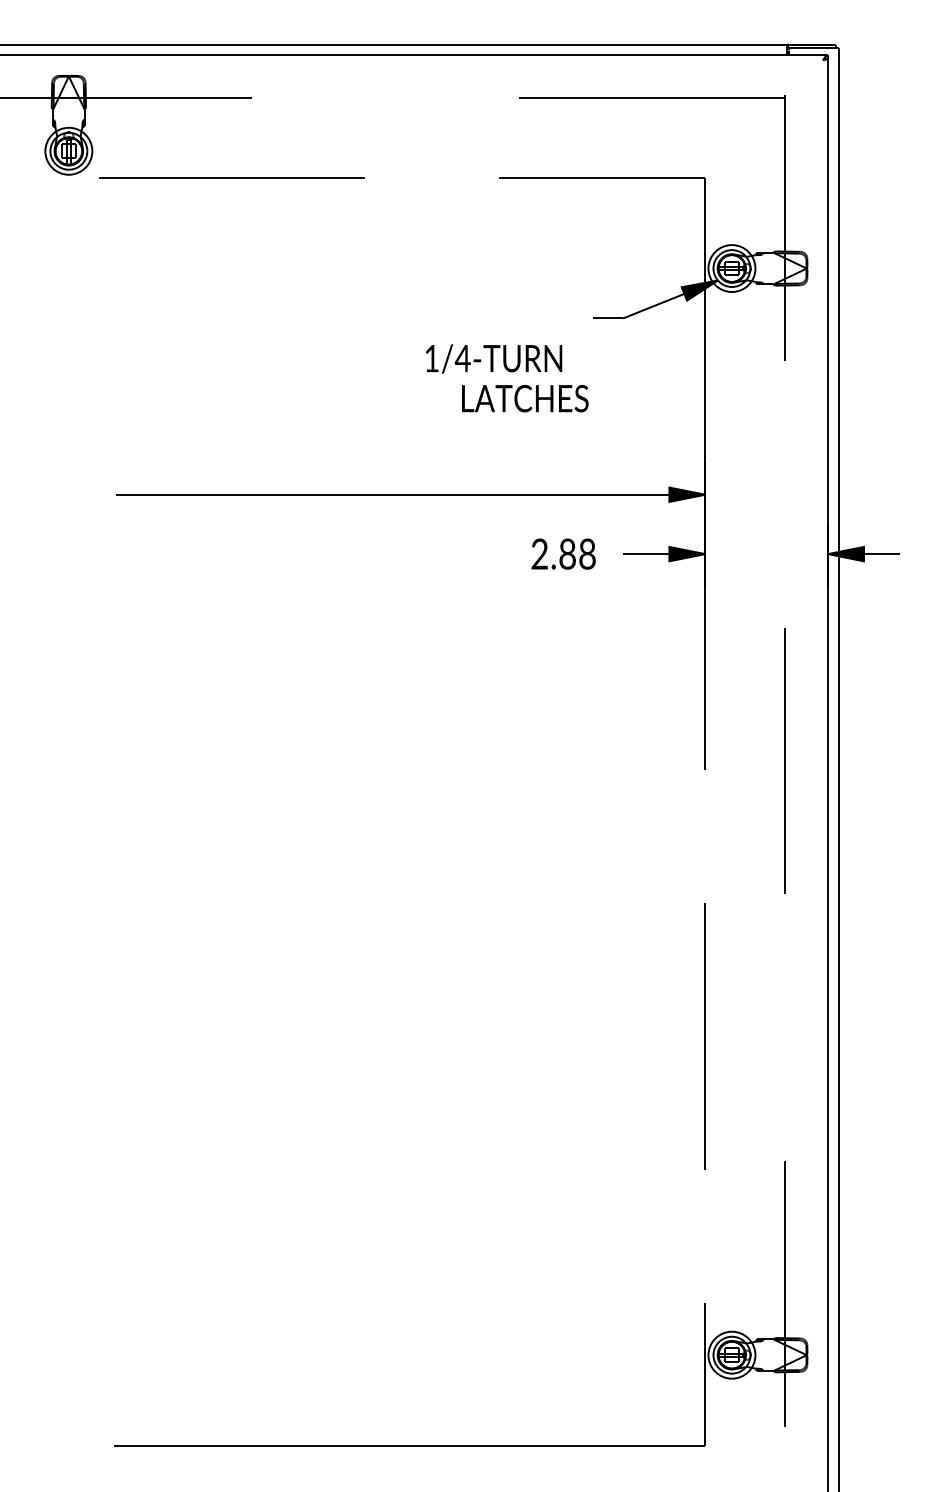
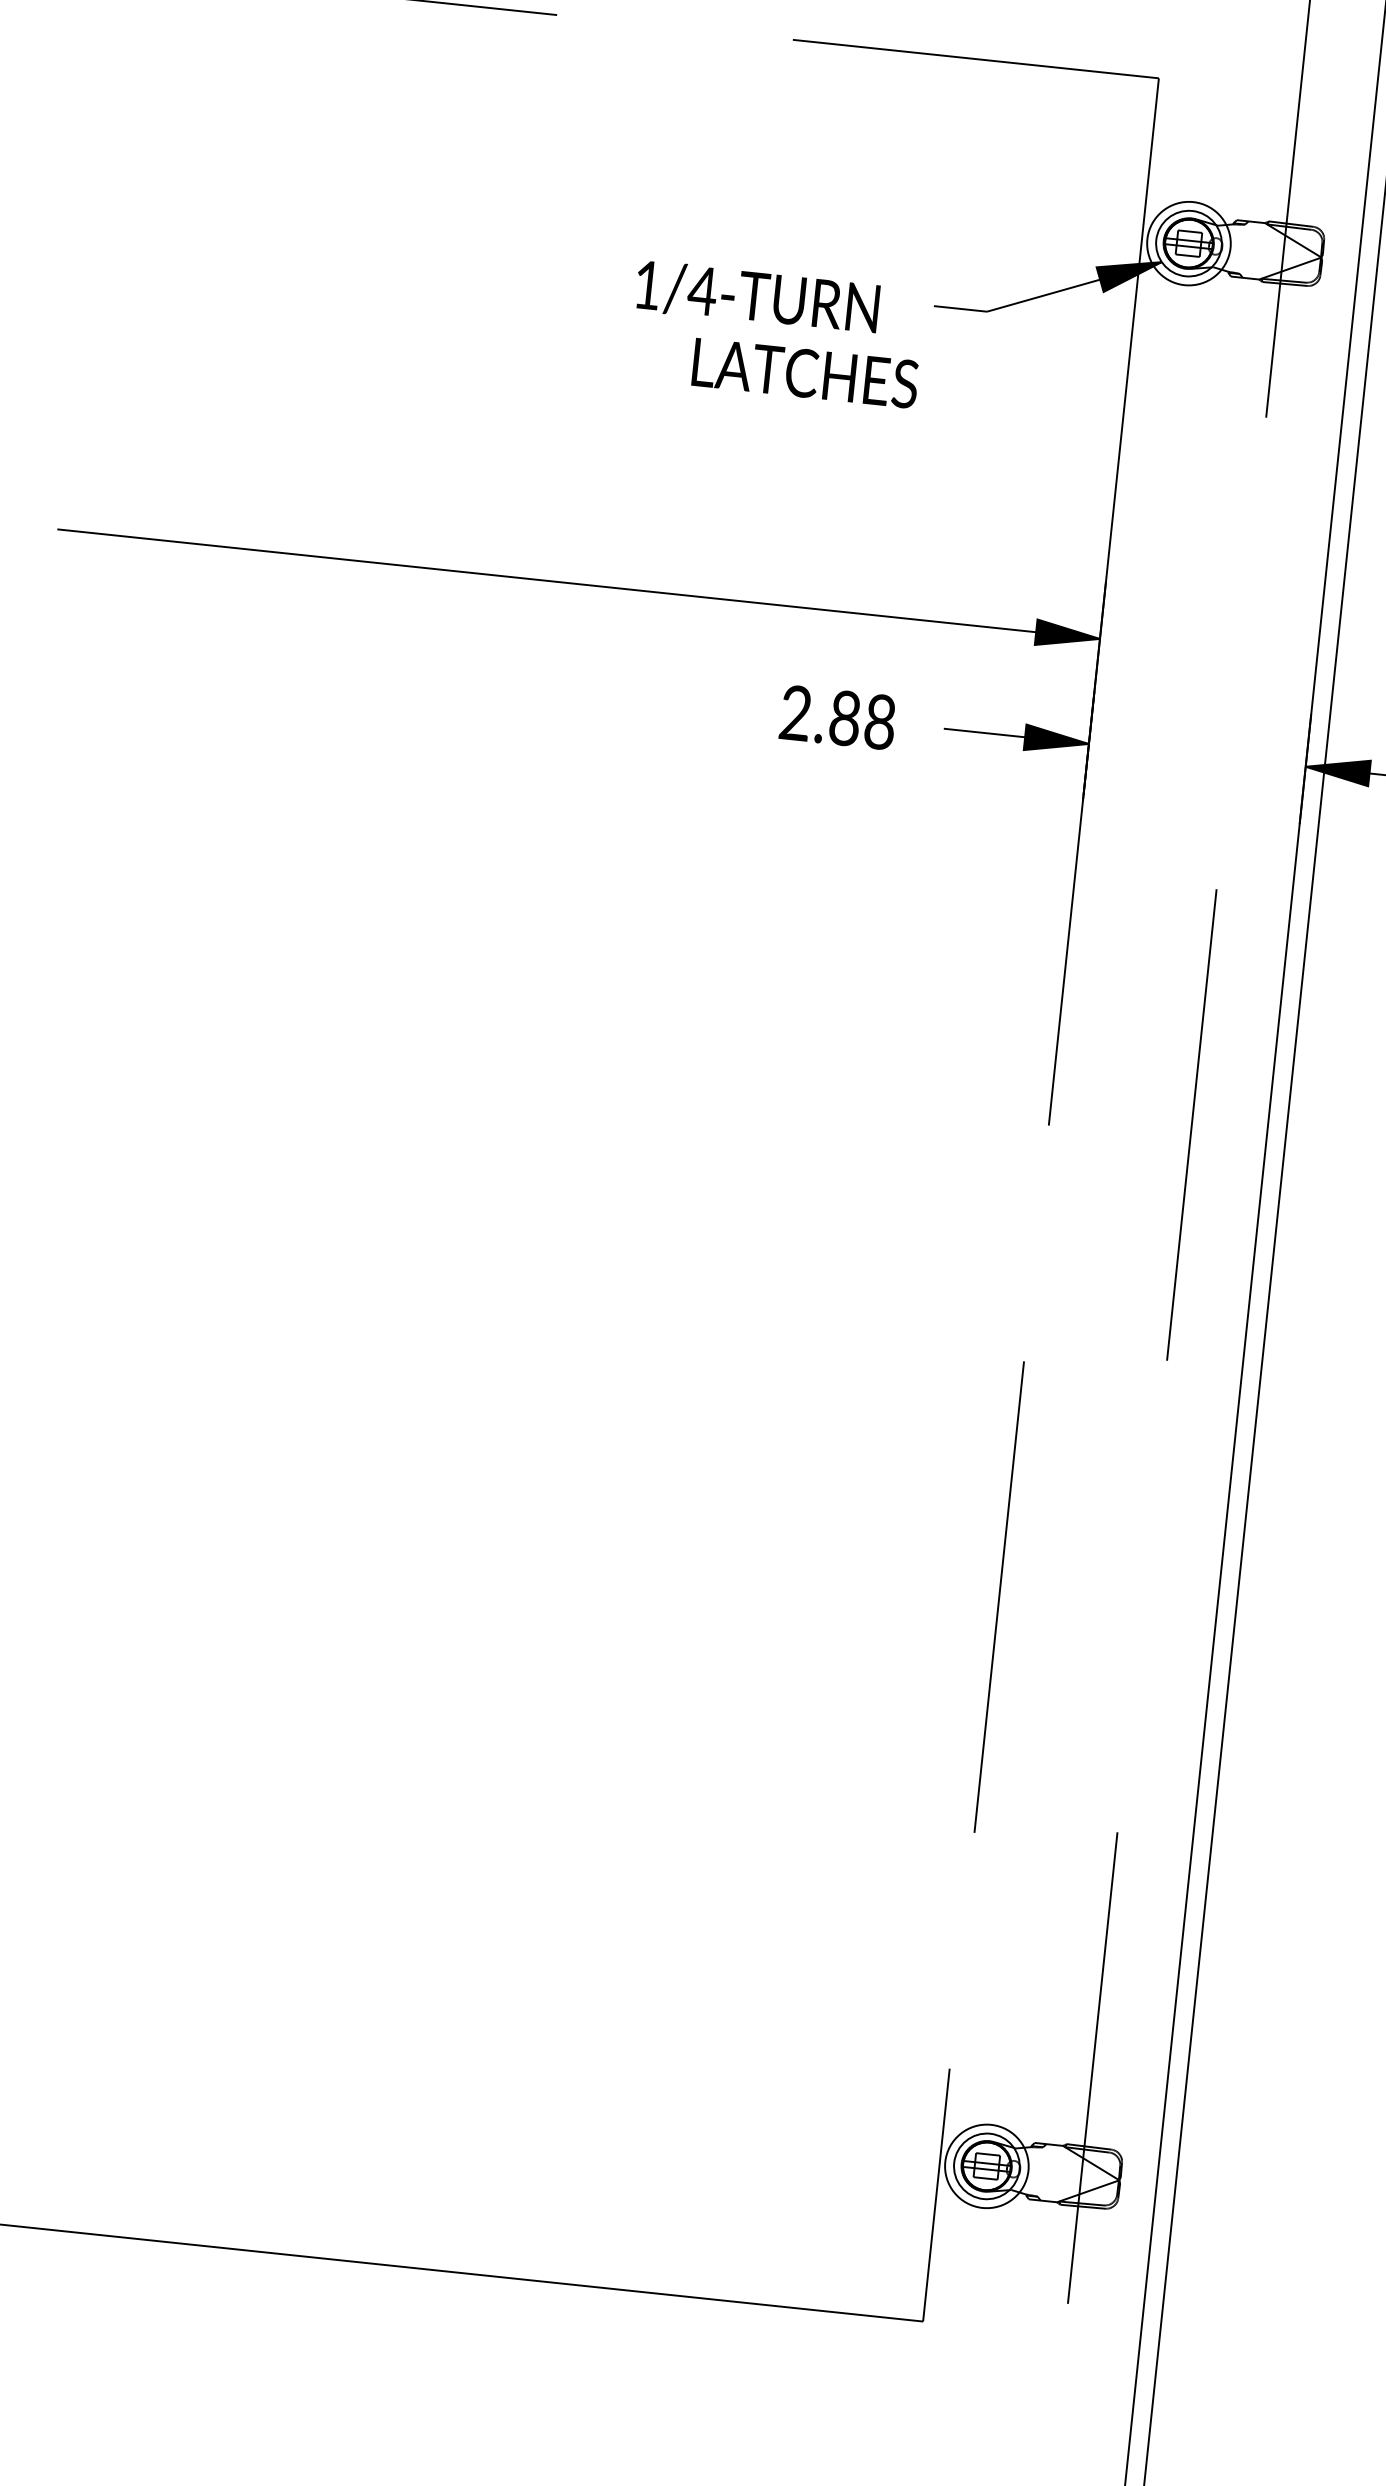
text: (507, 378) -> (777, 334), moved

